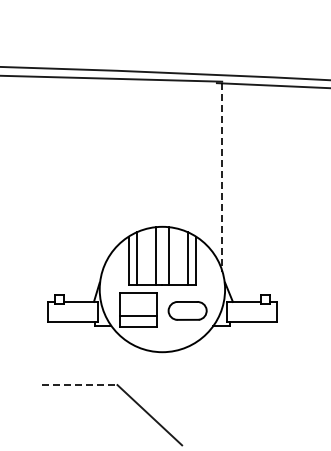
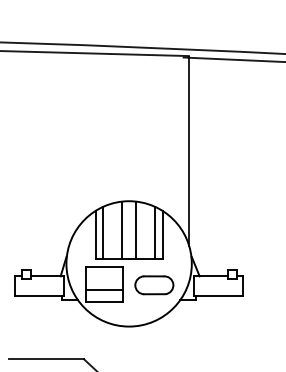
line: (222, 177) -> (189, 151), dashed -> solid
line: (79, 385) -> (46, 359), dashed -> solid

